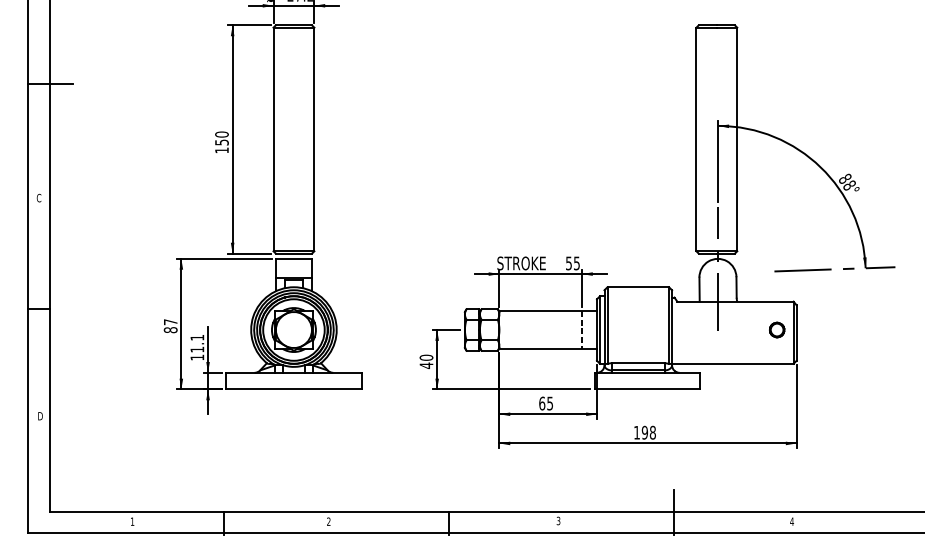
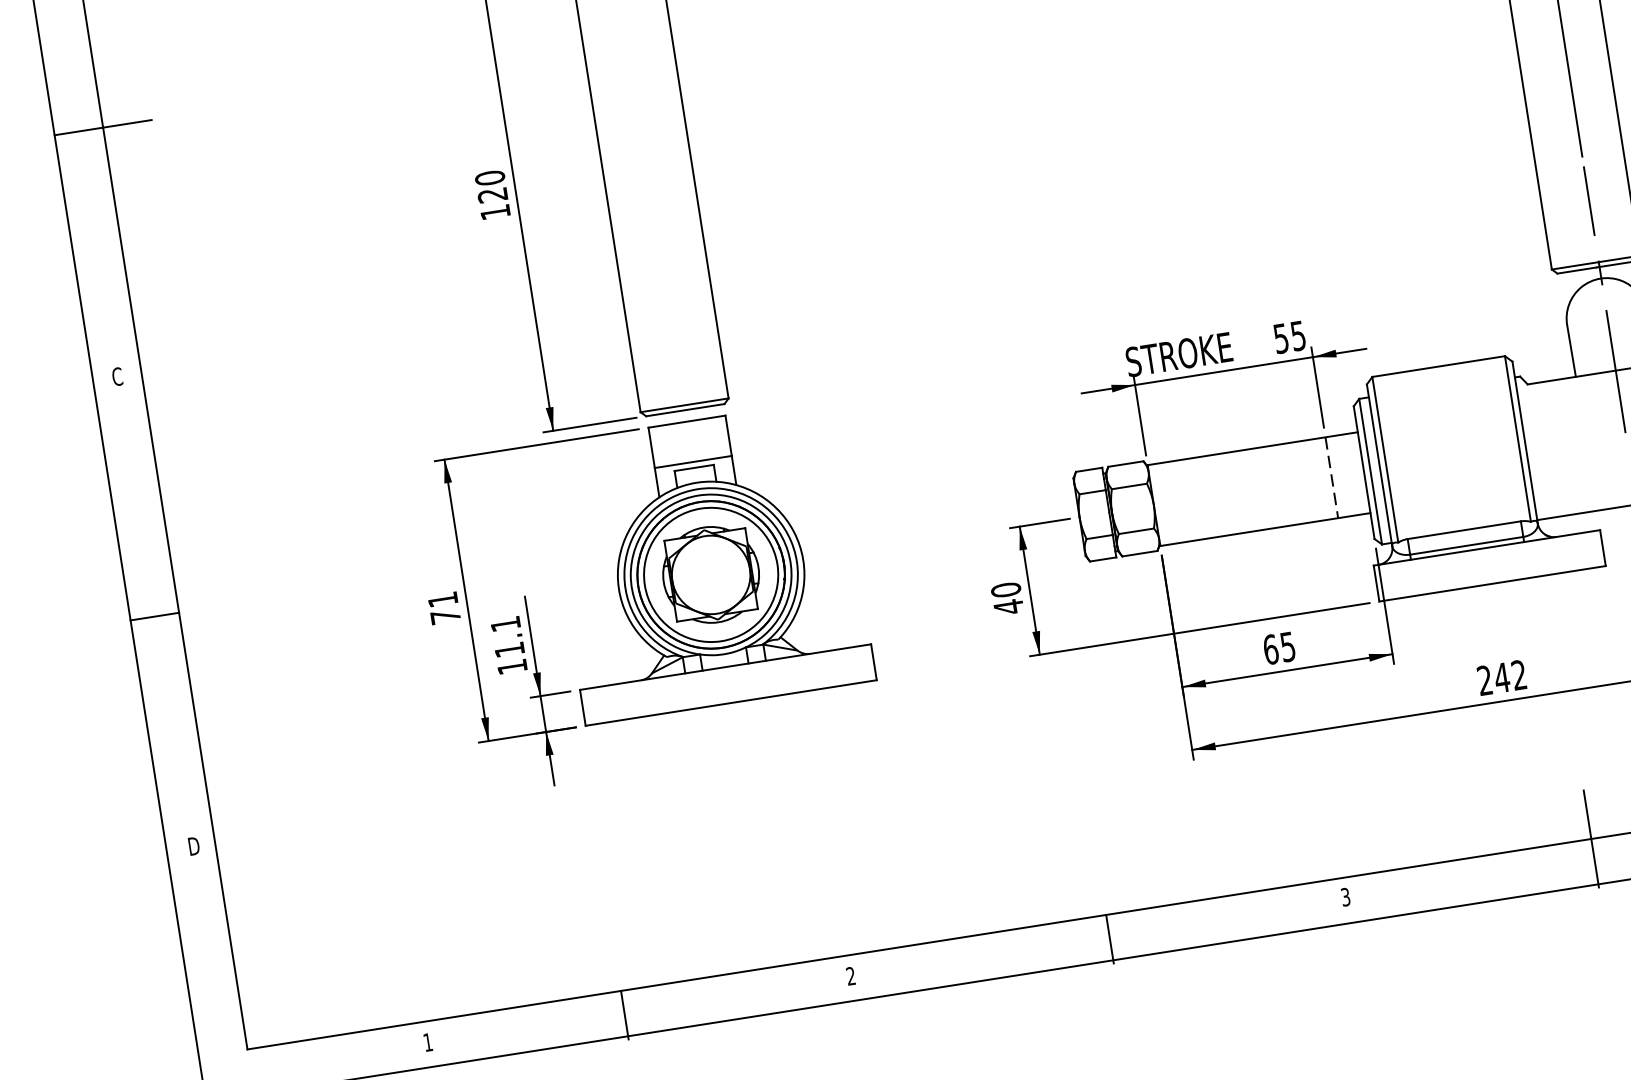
text: (221, 142) -> (491, 195), 150 -> 120
text: (170, 326) -> (443, 608), 87 -> 71
text: (644, 432) -> (1501, 677), 198 -> 242

